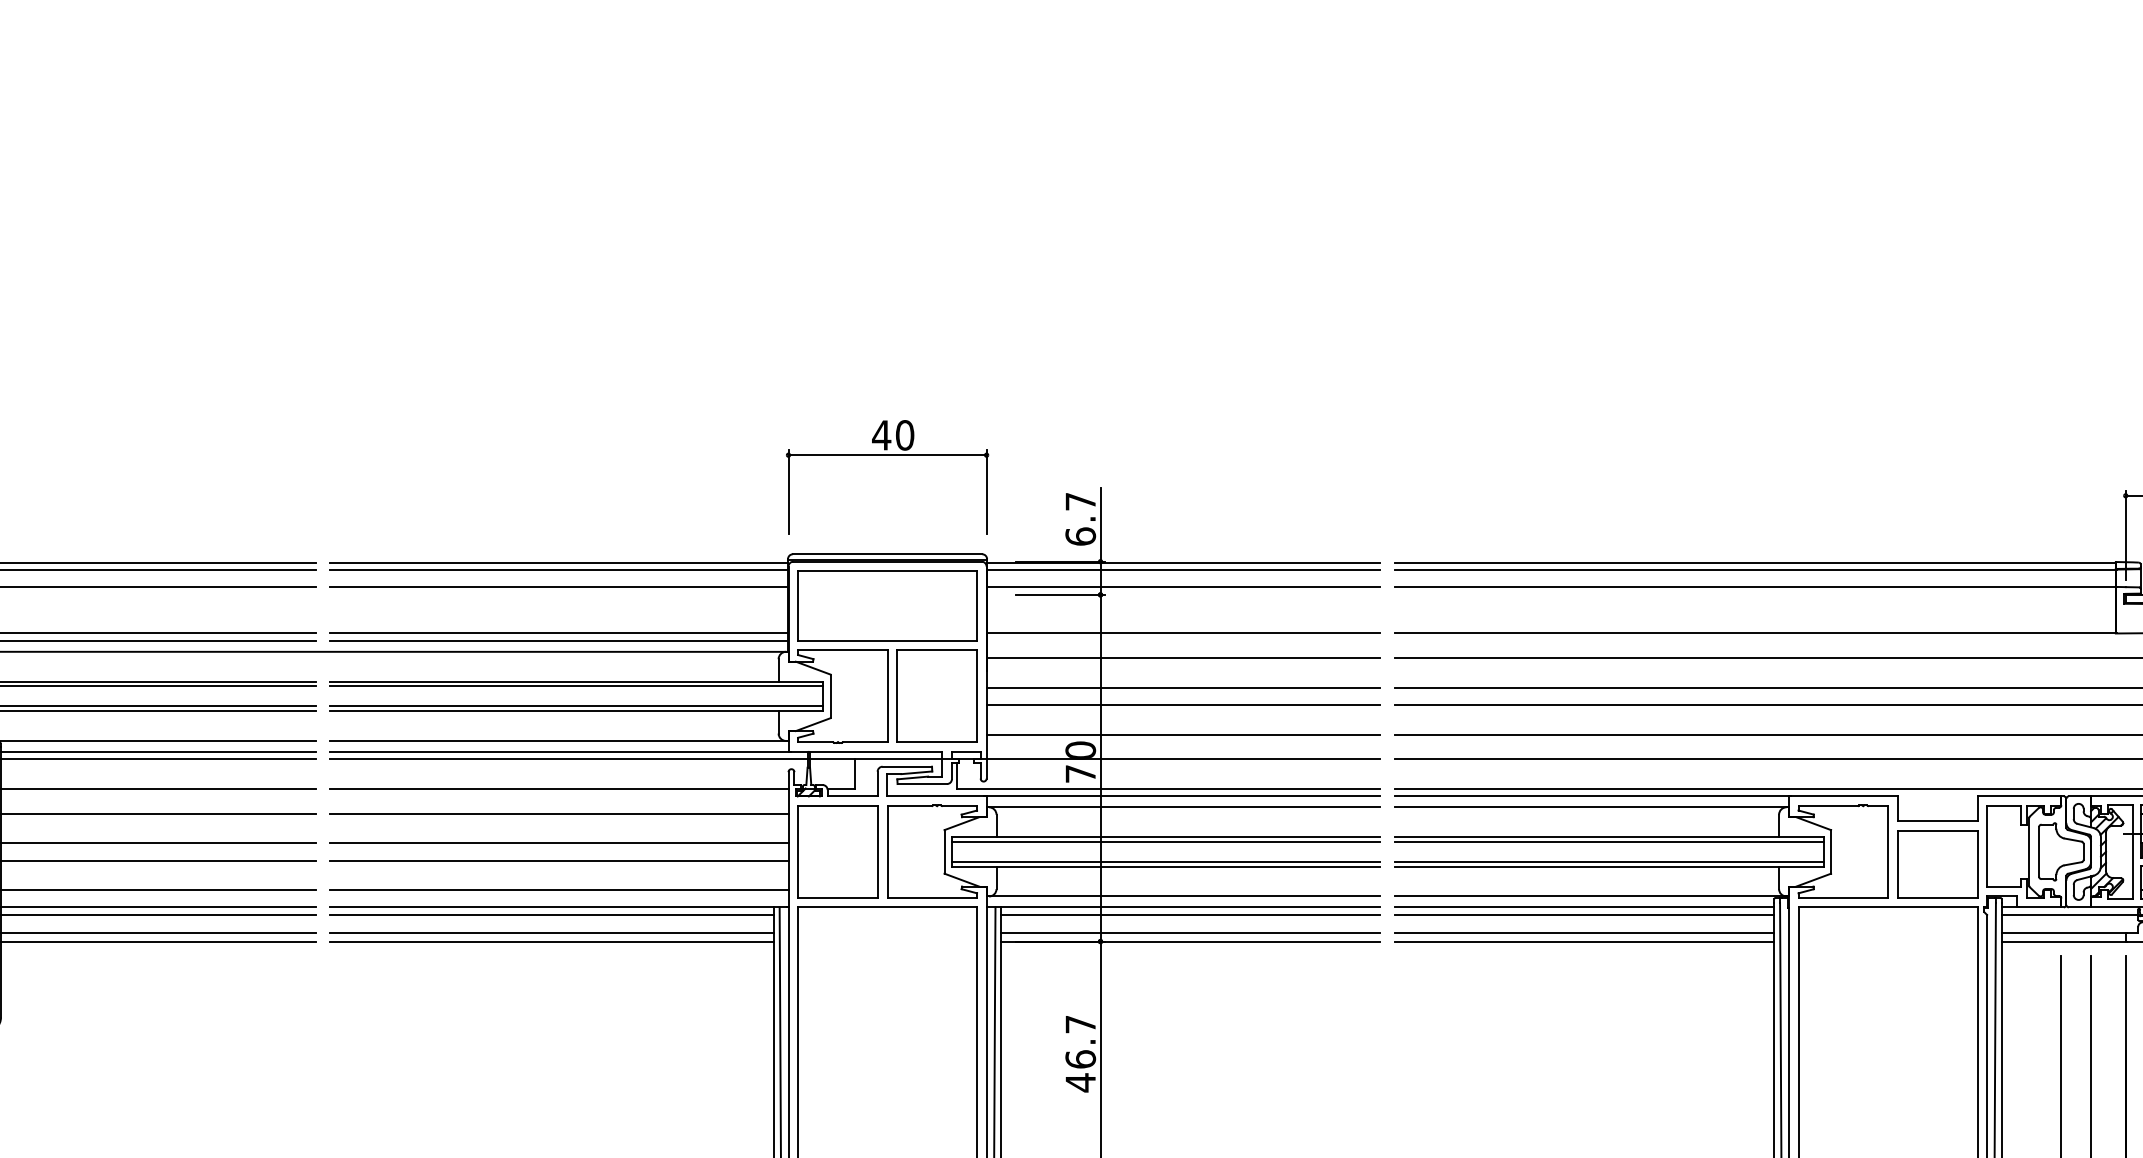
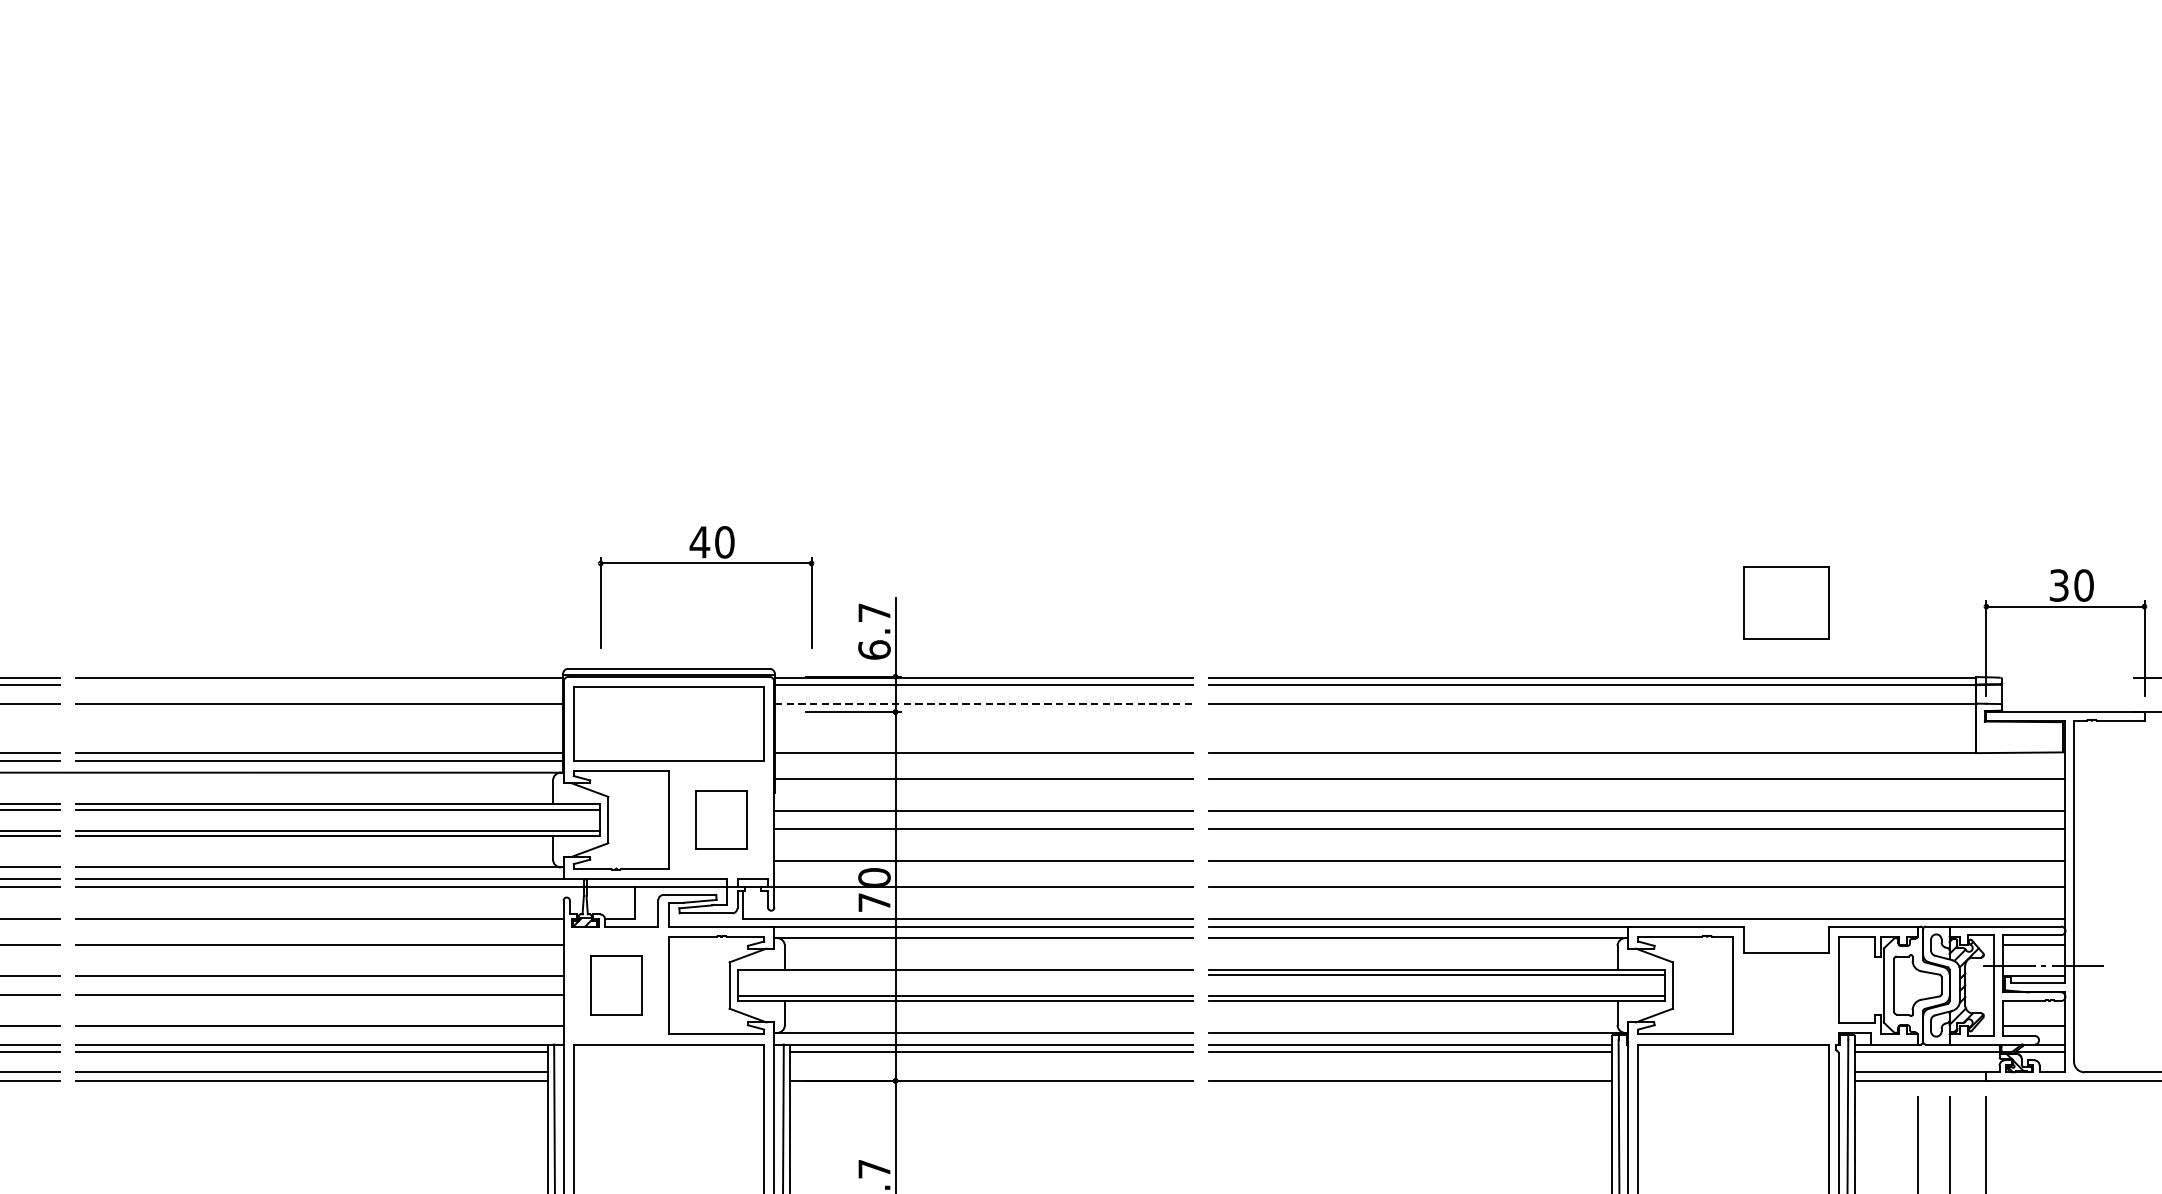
part: (887, 455) -> (706, 563), moved
line: (559, 569) -> (319, 685), removed
line: (1183, 586) -> (983, 703), solid -> dashed
part: (936, 695) -> (721, 819), size x0.6
line: (1165, 842) -> (964, 975), removed
part: (837, 851) -> (615, 985), size x0.6
part: (1937, 864) -> (1786, 603), moved
line: (1190, 933) -> (991, 1072), removed
line: (1584, 933) -> (1410, 1072), removed

